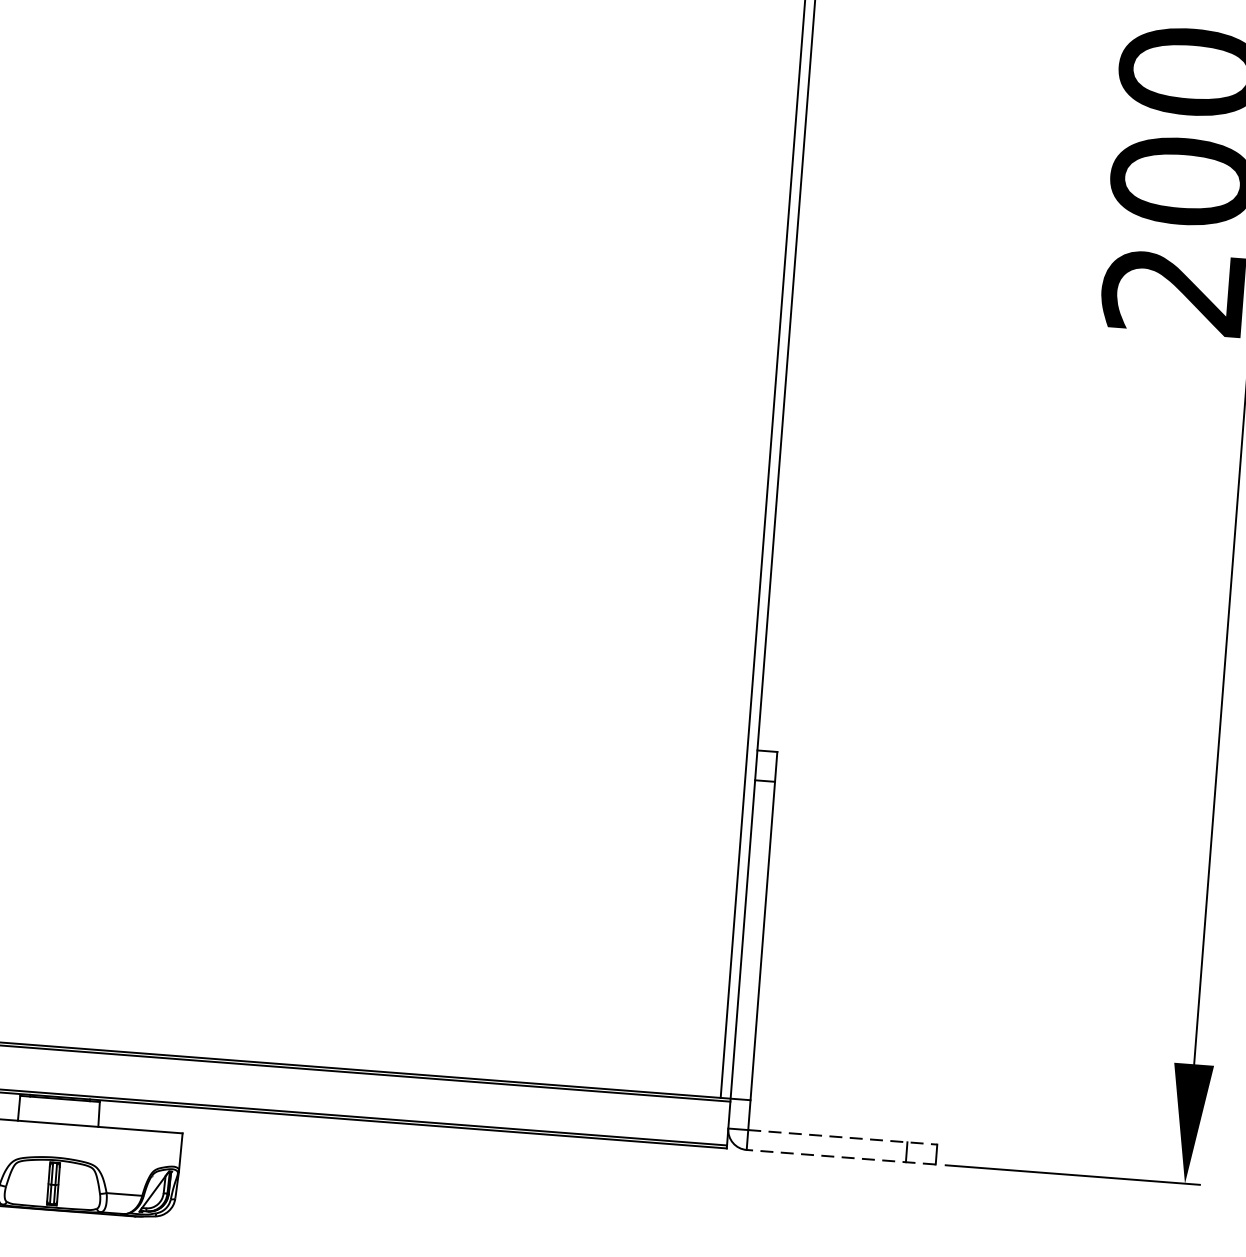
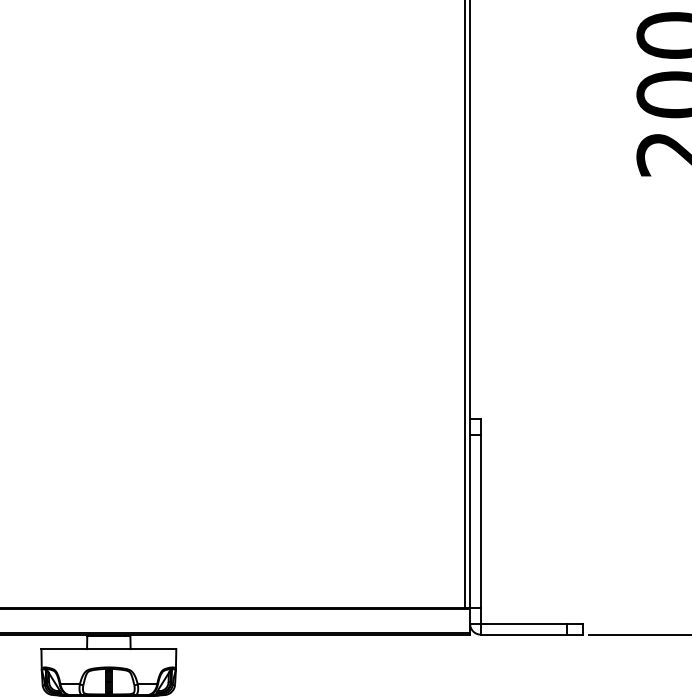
line: (843, 1136) -> (532, 623), dashed -> solid
line: (840, 1156) -> (531, 634), dashed -> solid

